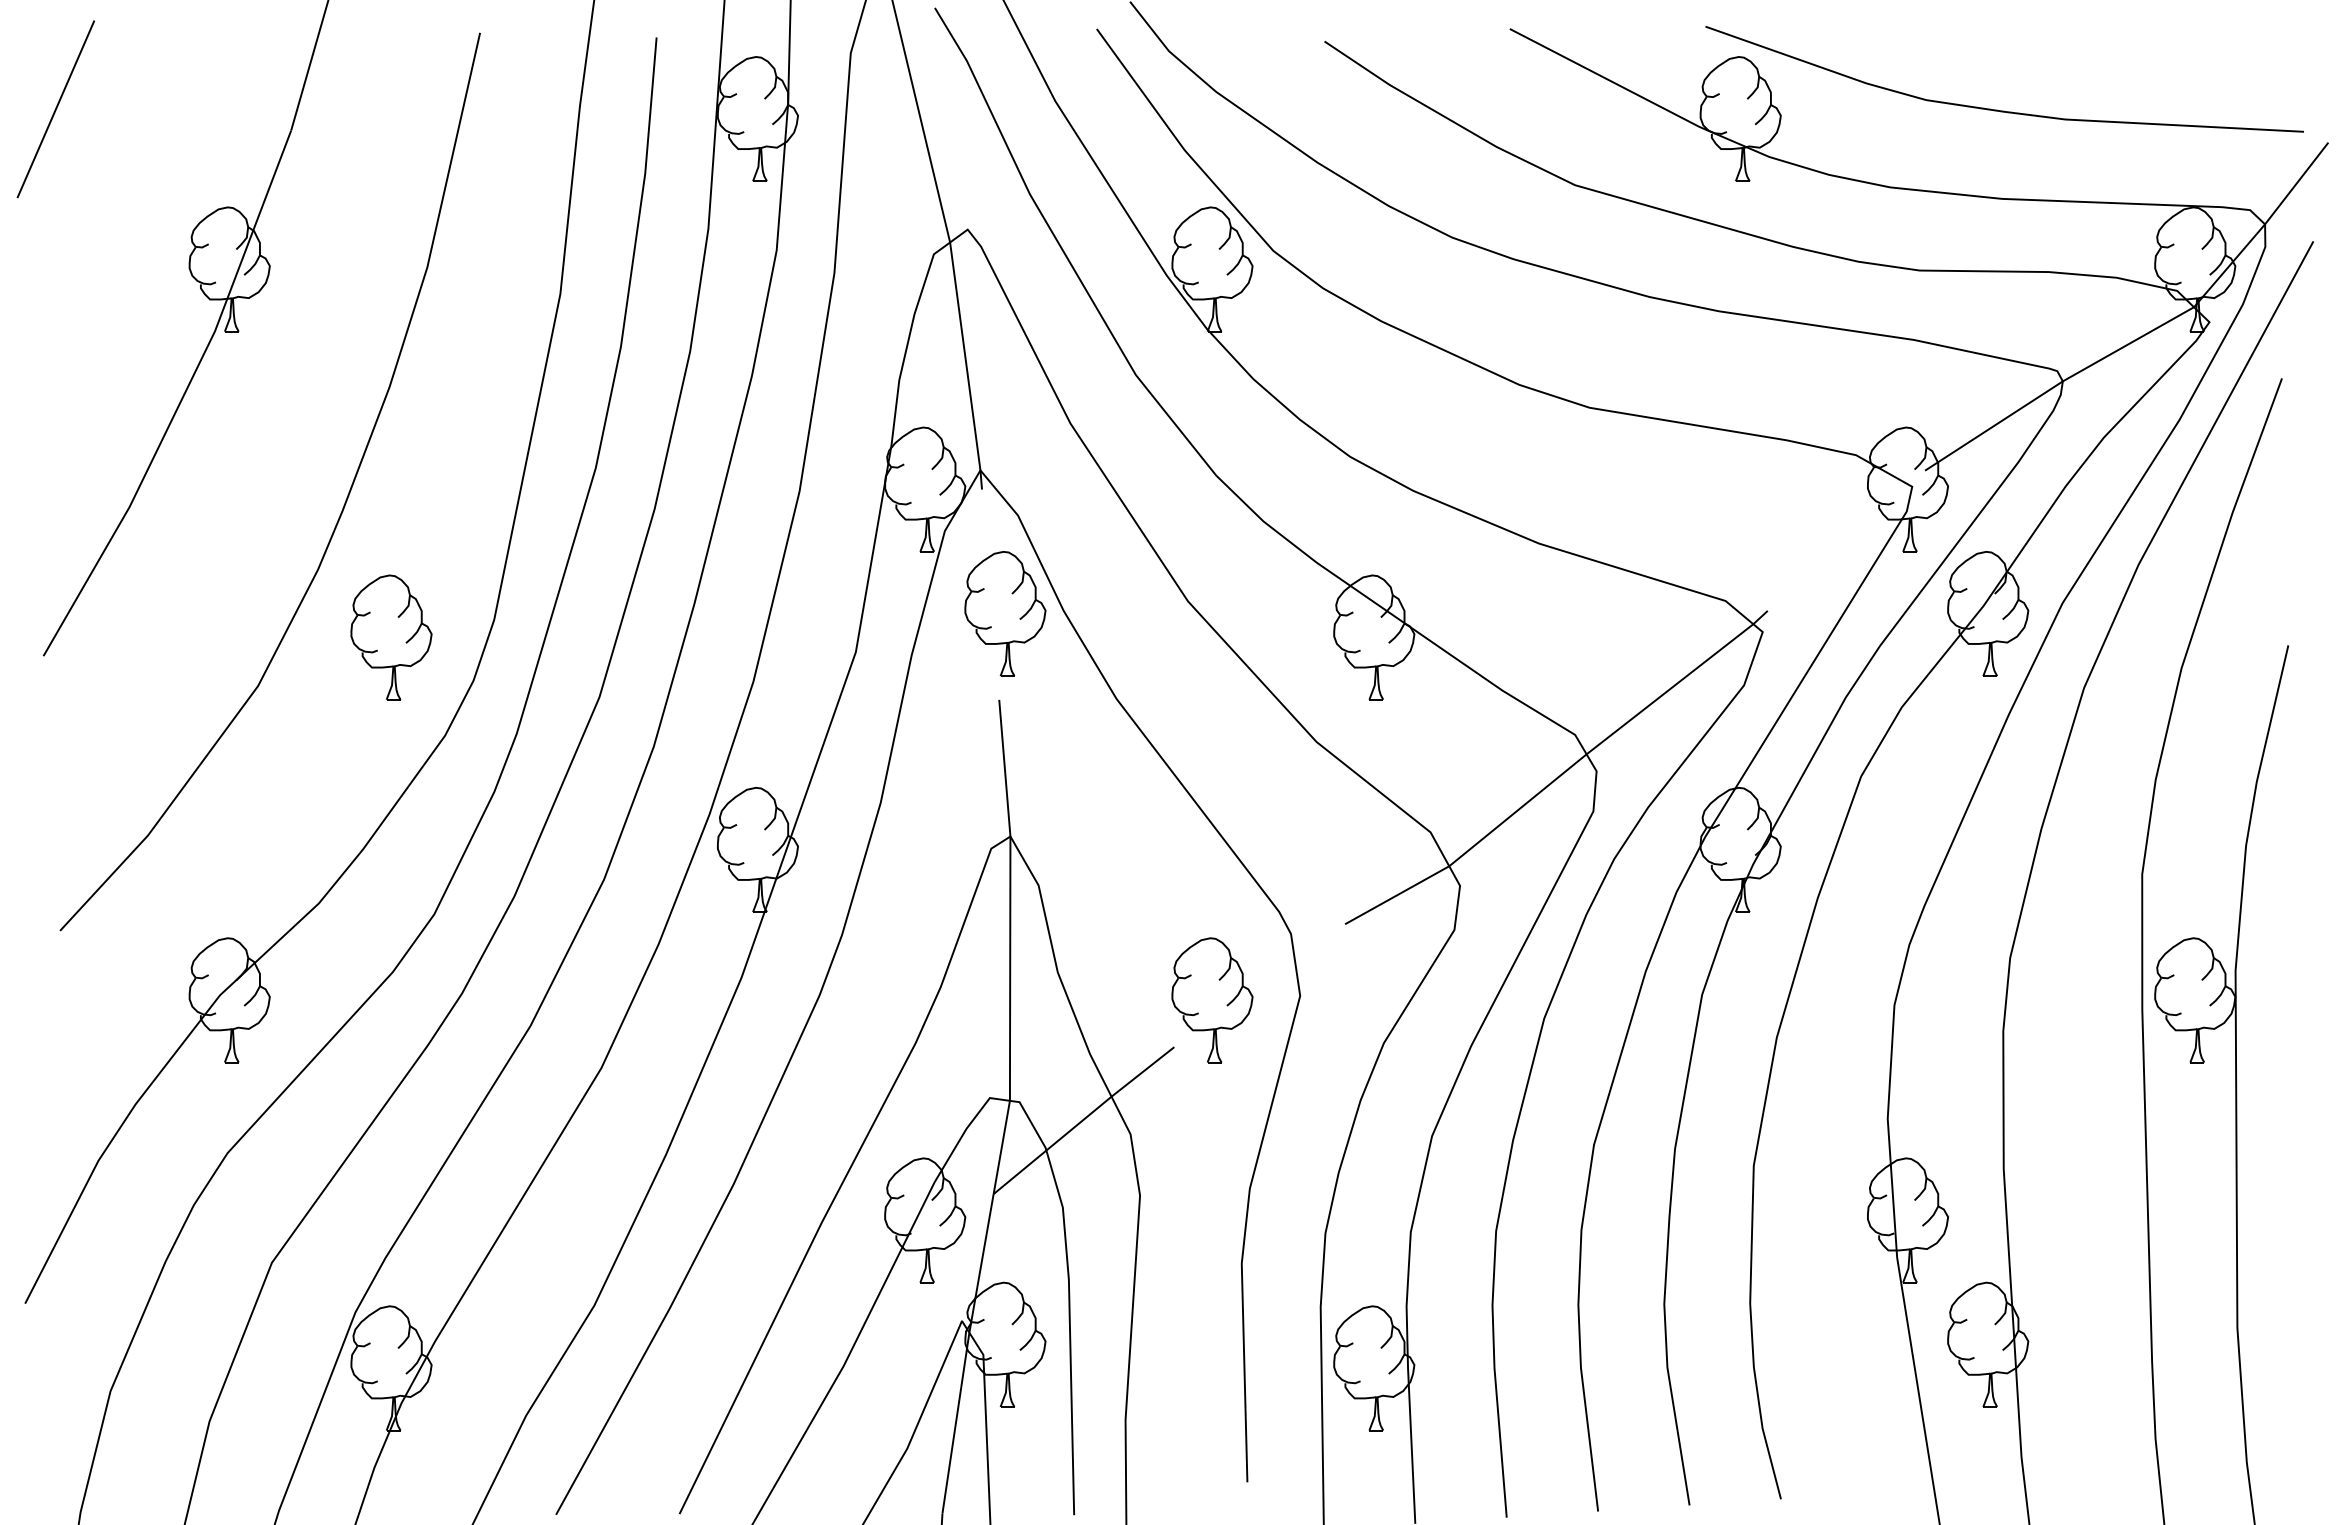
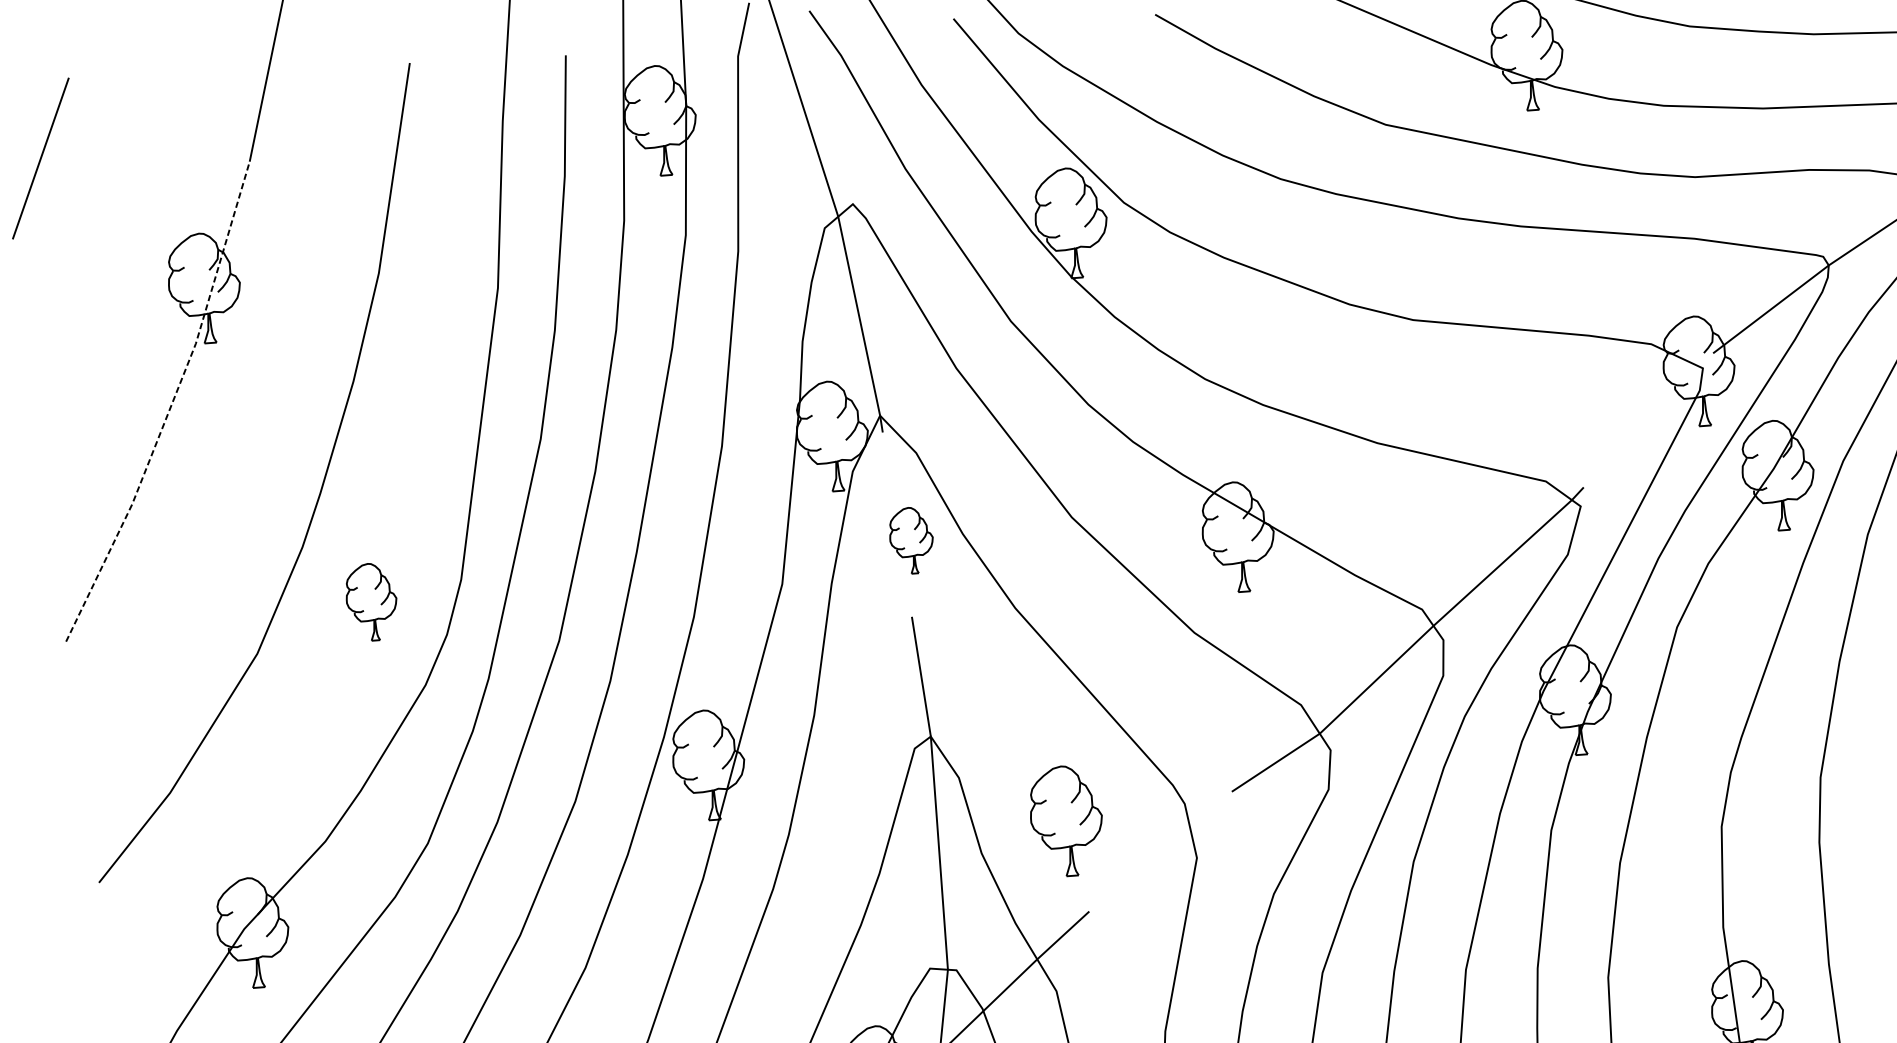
line: (181, 400) -> (170, 407), solid -> dashed
part: (1005, 613) -> (911, 540), size x0.6
part: (391, 637) -> (371, 602), size x0.7
part: (1212, 1000) -> (1066, 821), moved

